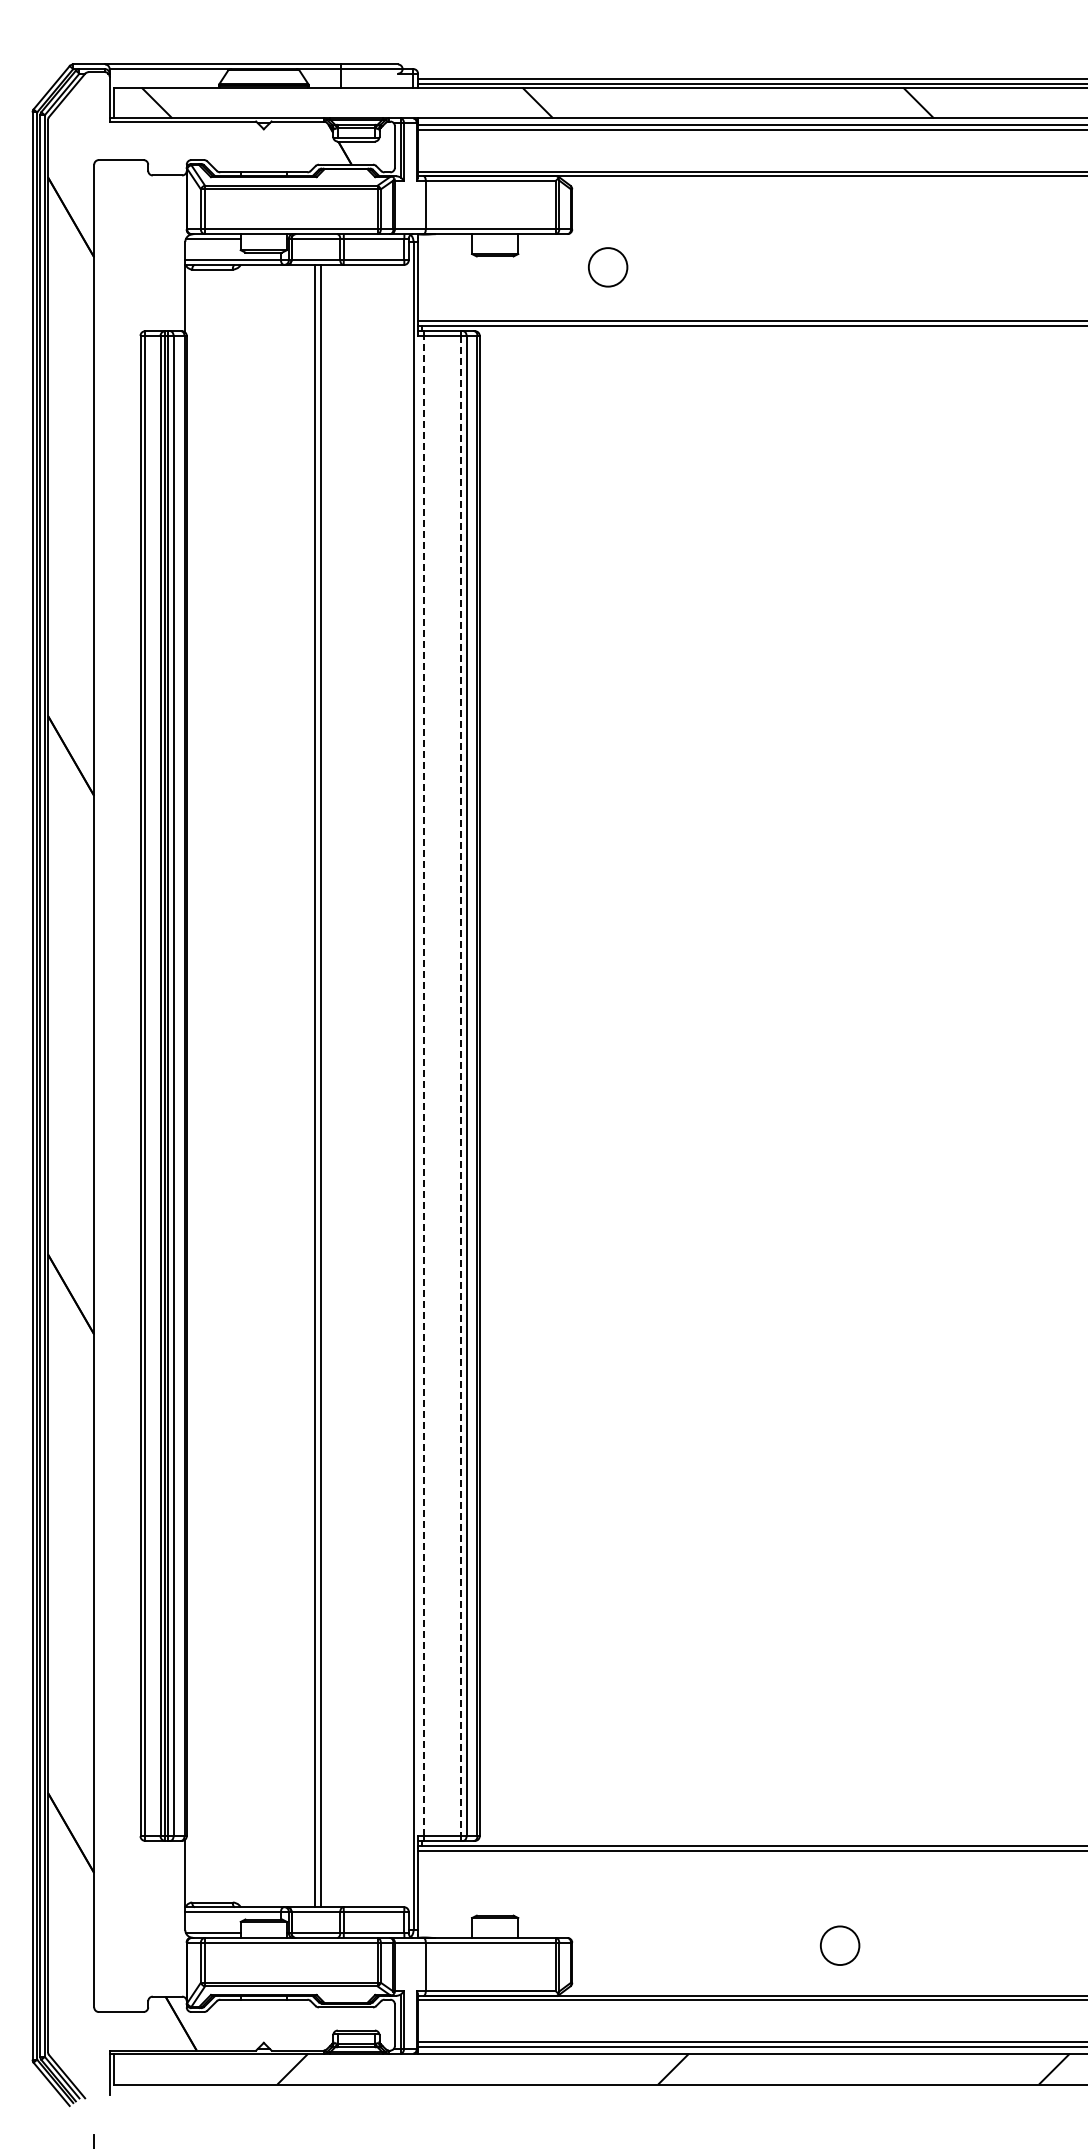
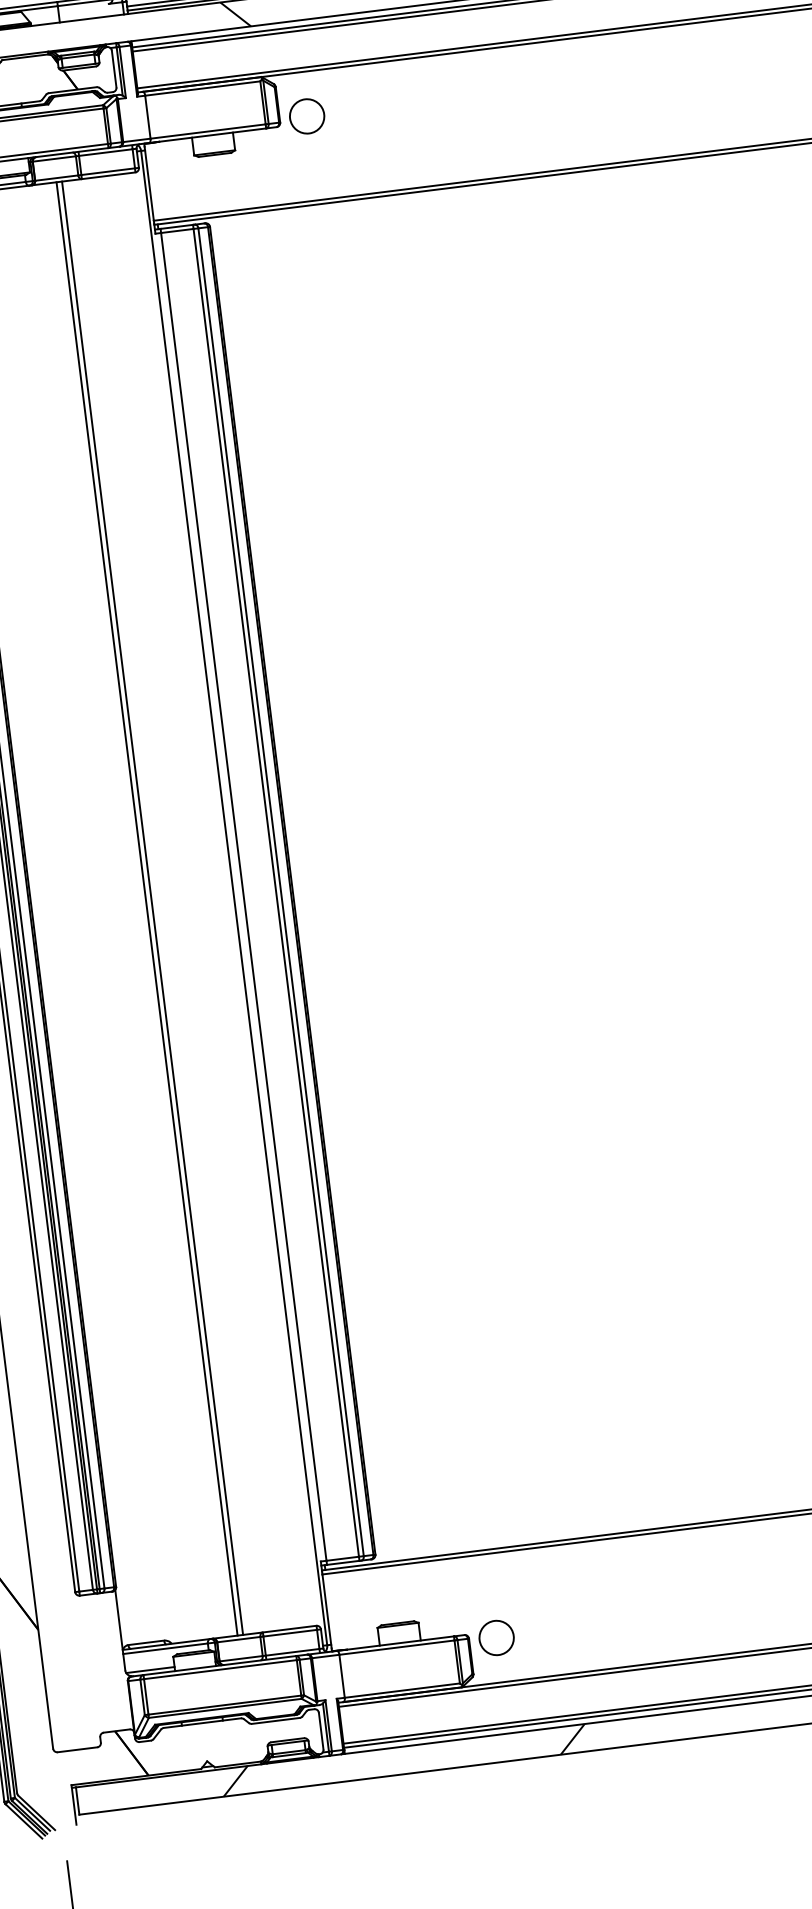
circle: (608, 267) -> (307, 116), moved
line: (424, 1085) -> (243, 896), dashed -> solid
line: (461, 1086) -> (276, 893), dashed -> solid
circle: (840, 1945) -> (496, 1637), moved

